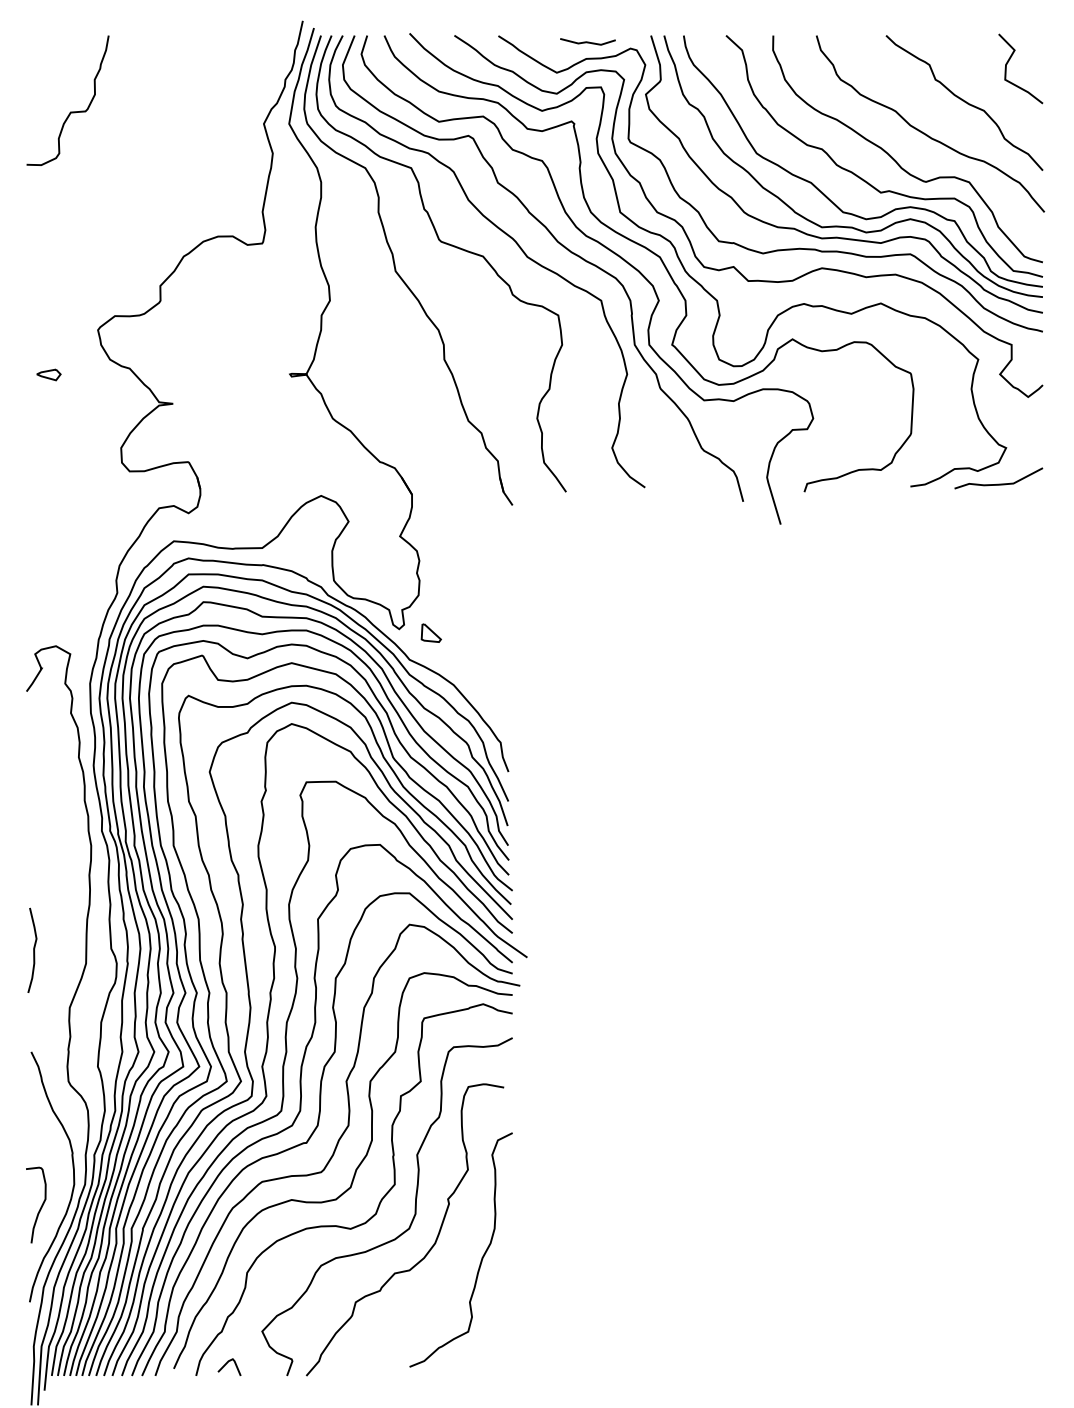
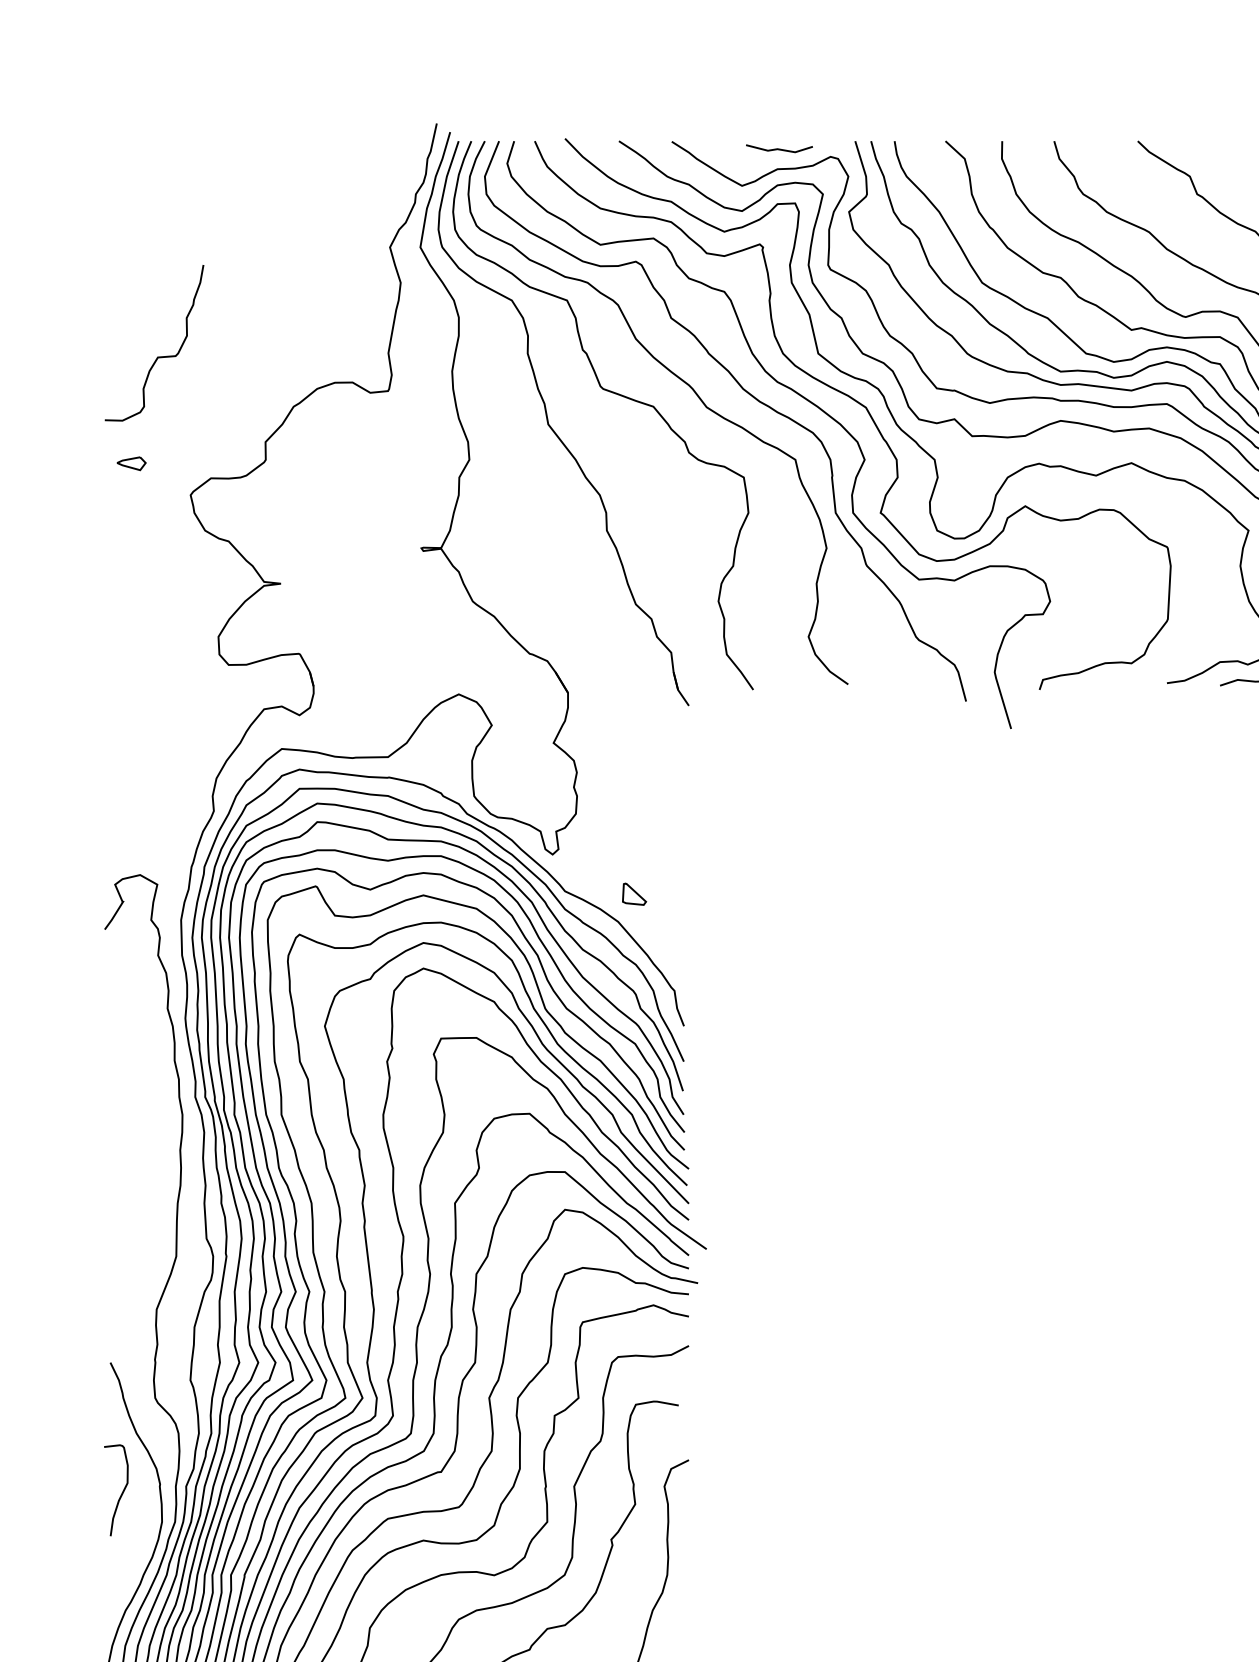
curve: (70, 111) -> (157, 356), moved
part: (48, 374) -> (131, 463), moved
part: (430, 632) -> (633, 893), moved
curve: (33, 949) -> (113, 1239), removed
curve: (40, 1206) -> (121, 1491), moved

